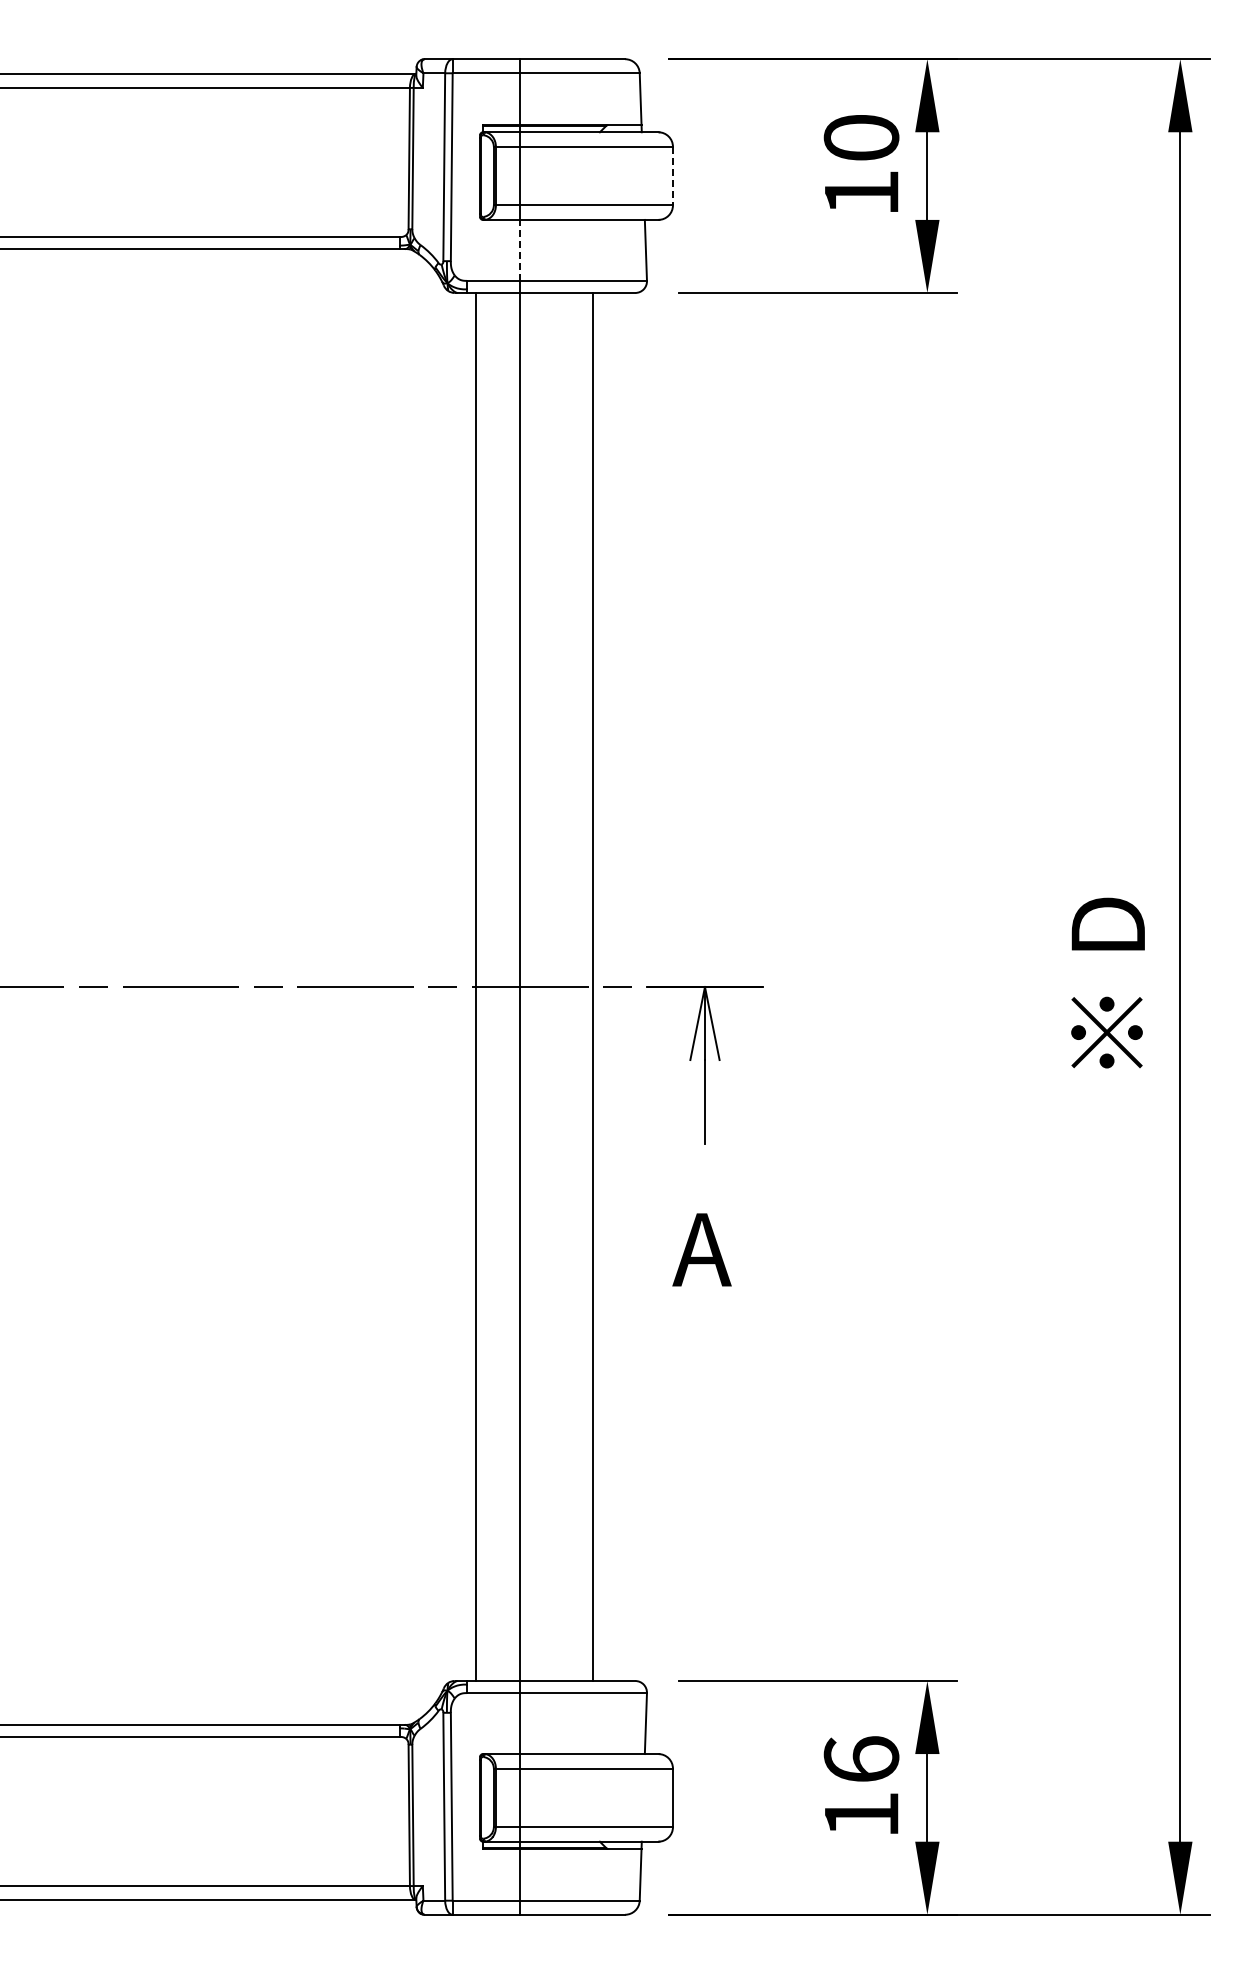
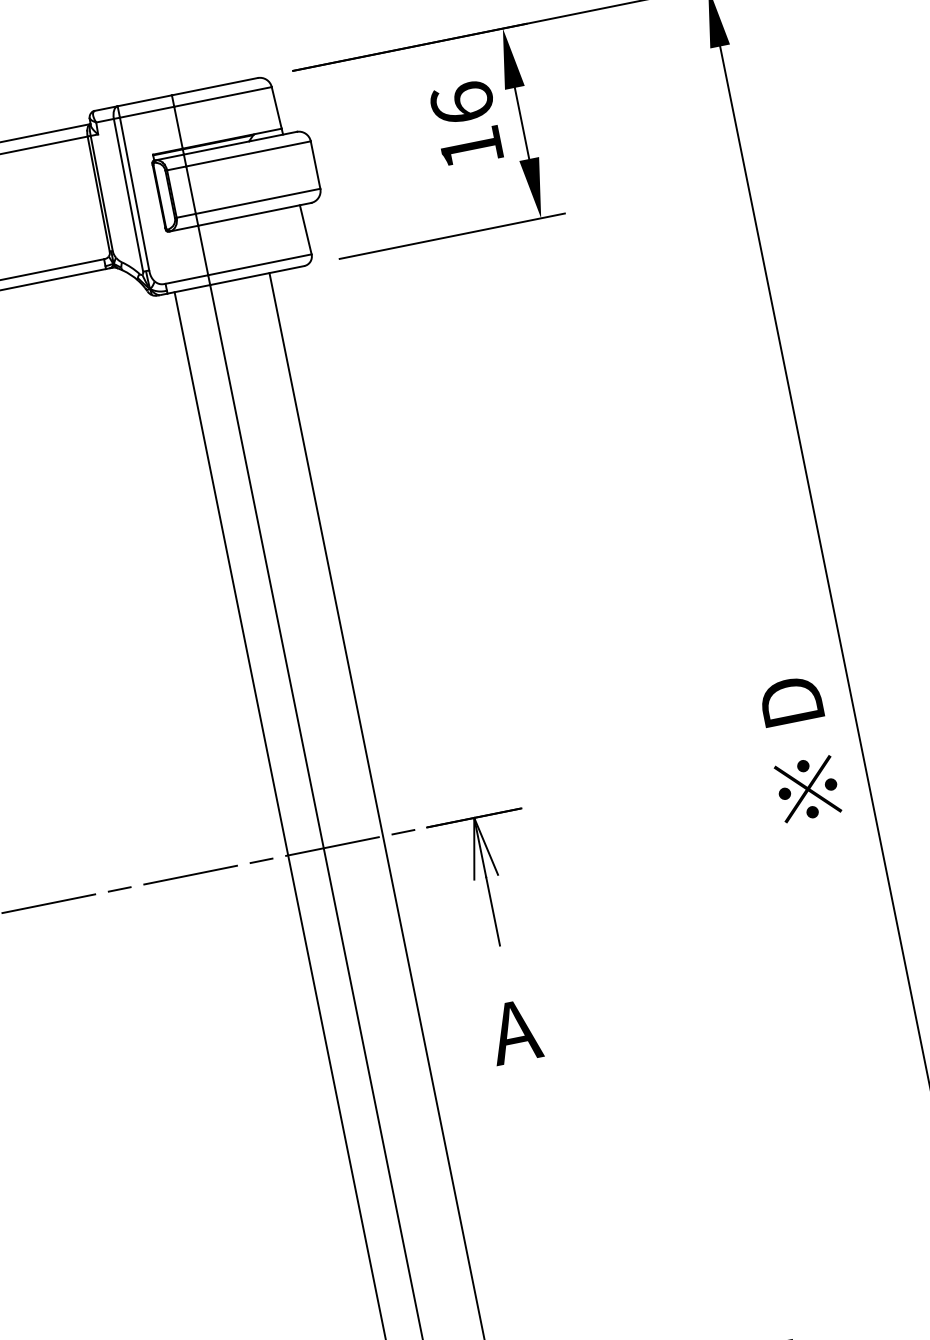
text: (861, 137) -> (462, 102), 10 -> 16
line: (672, 176) -> (315, 165), dashed -> solid
line: (519, 249) -> (203, 249), dashed -> solid

